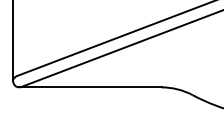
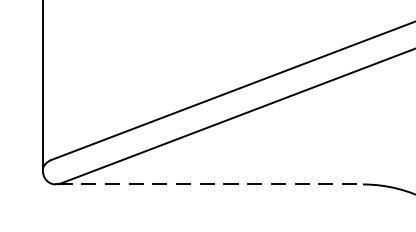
line: (90, 87) -> (209, 184), solid -> dashed

